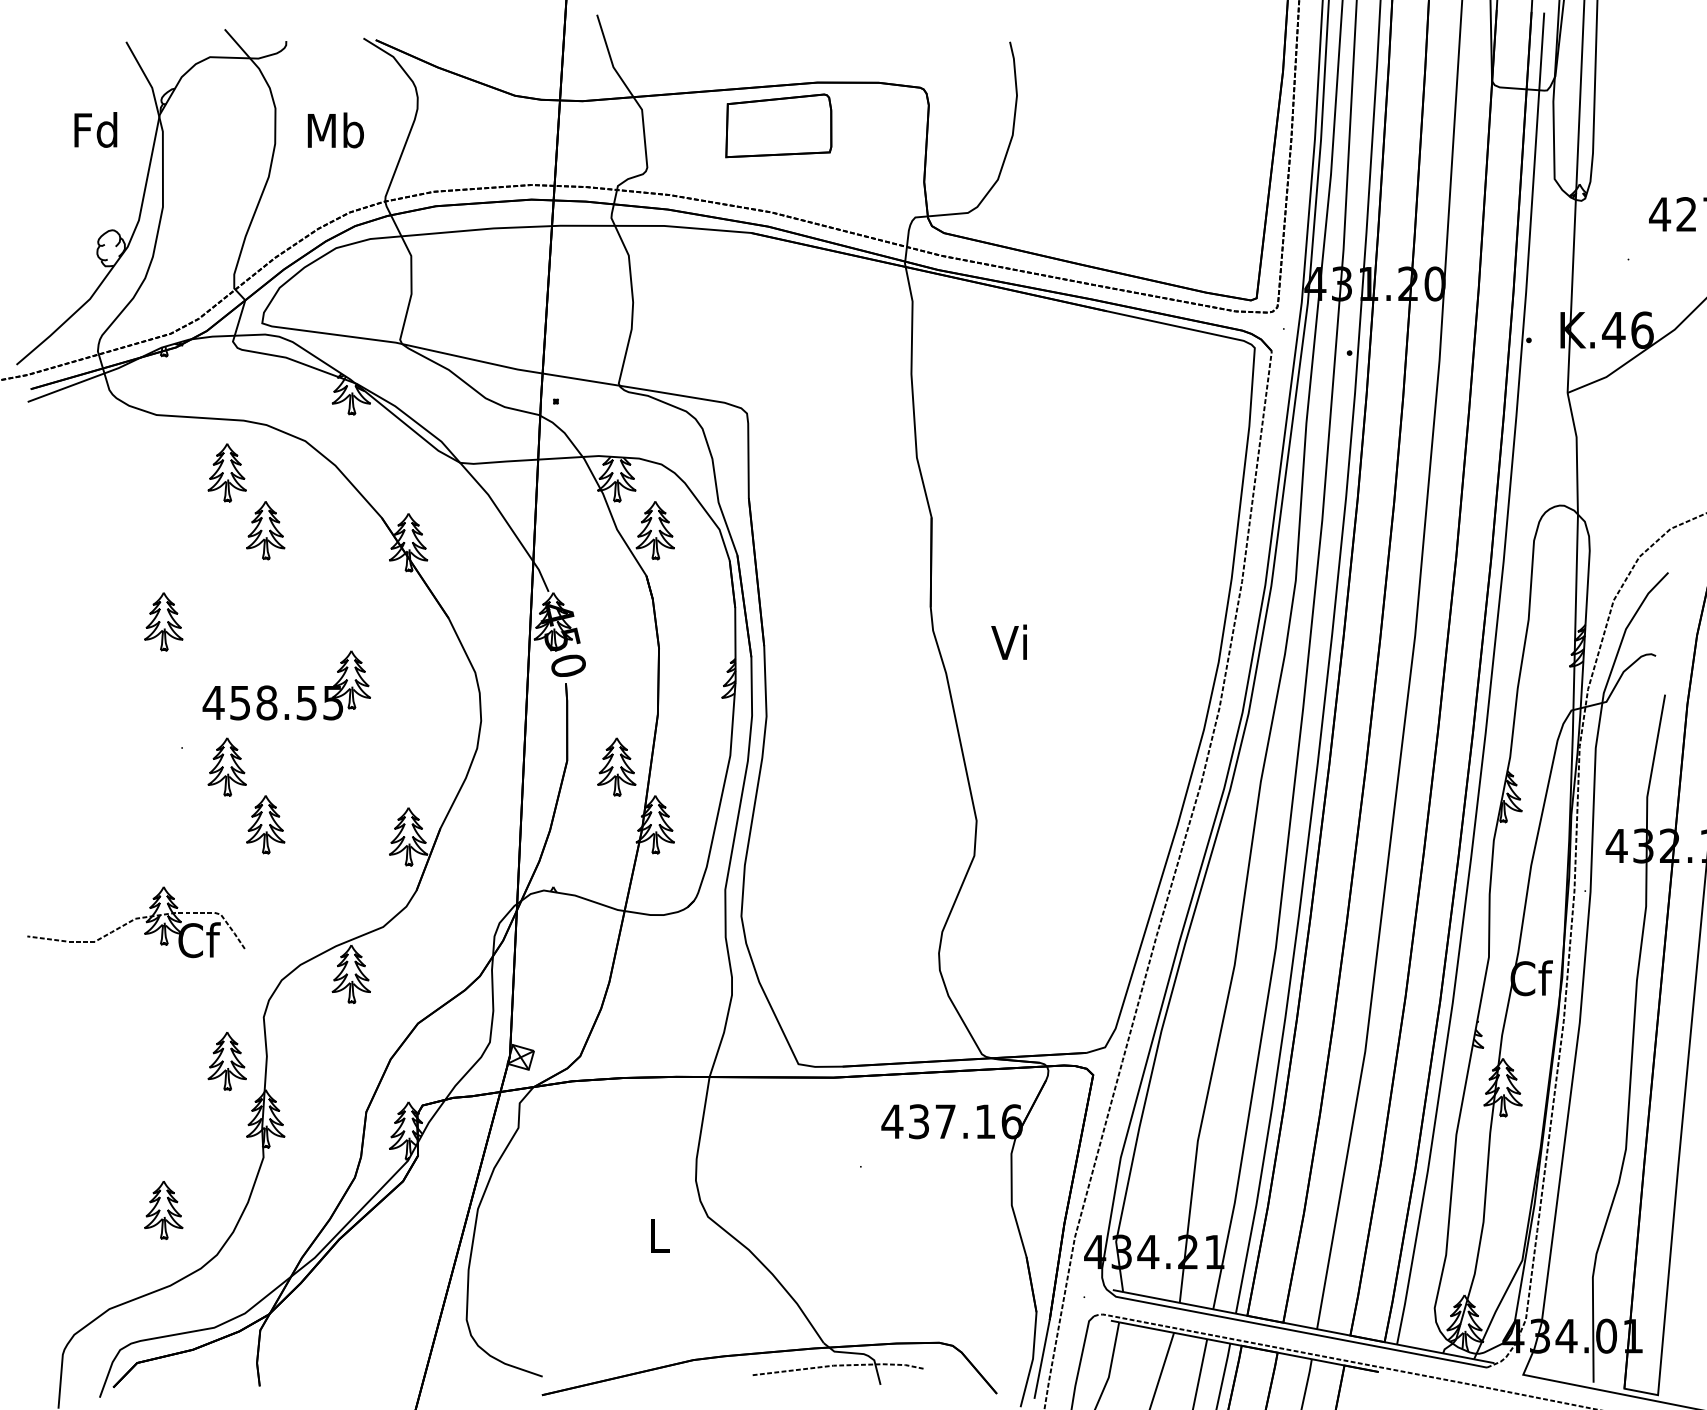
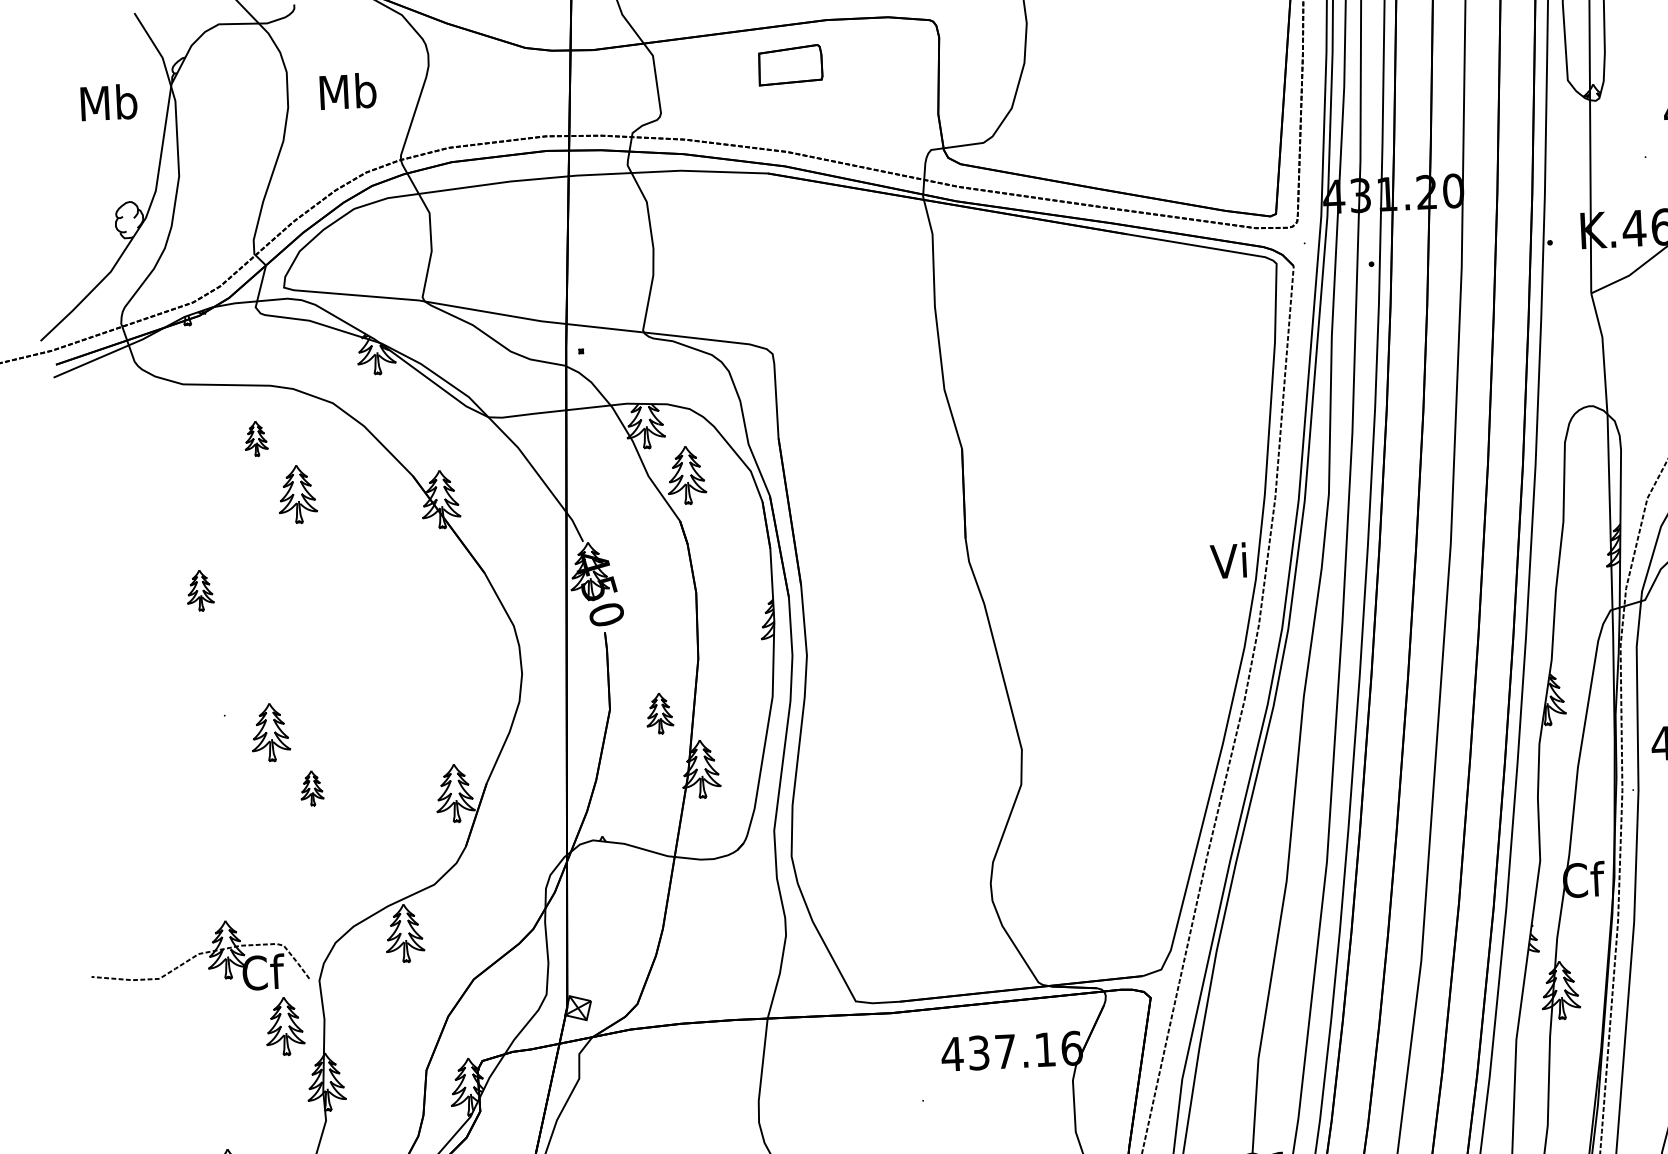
part: (778, 125) -> (789, 64), size x0.6
text: (96, 129) -> (109, 102), Fd -> Mb
part: (226, 472) -> (255, 438), size x0.6
part: (163, 621) -> (199, 590), size x0.7
text: (1008, 641) -> (1227, 560), moved
part: (276, 691) -> (316, 654), removed
part: (616, 766) -> (659, 712), size x0.7
part: (265, 824) -> (311, 788), size x0.6
part: (136, 922) -> (199, 957), moved

